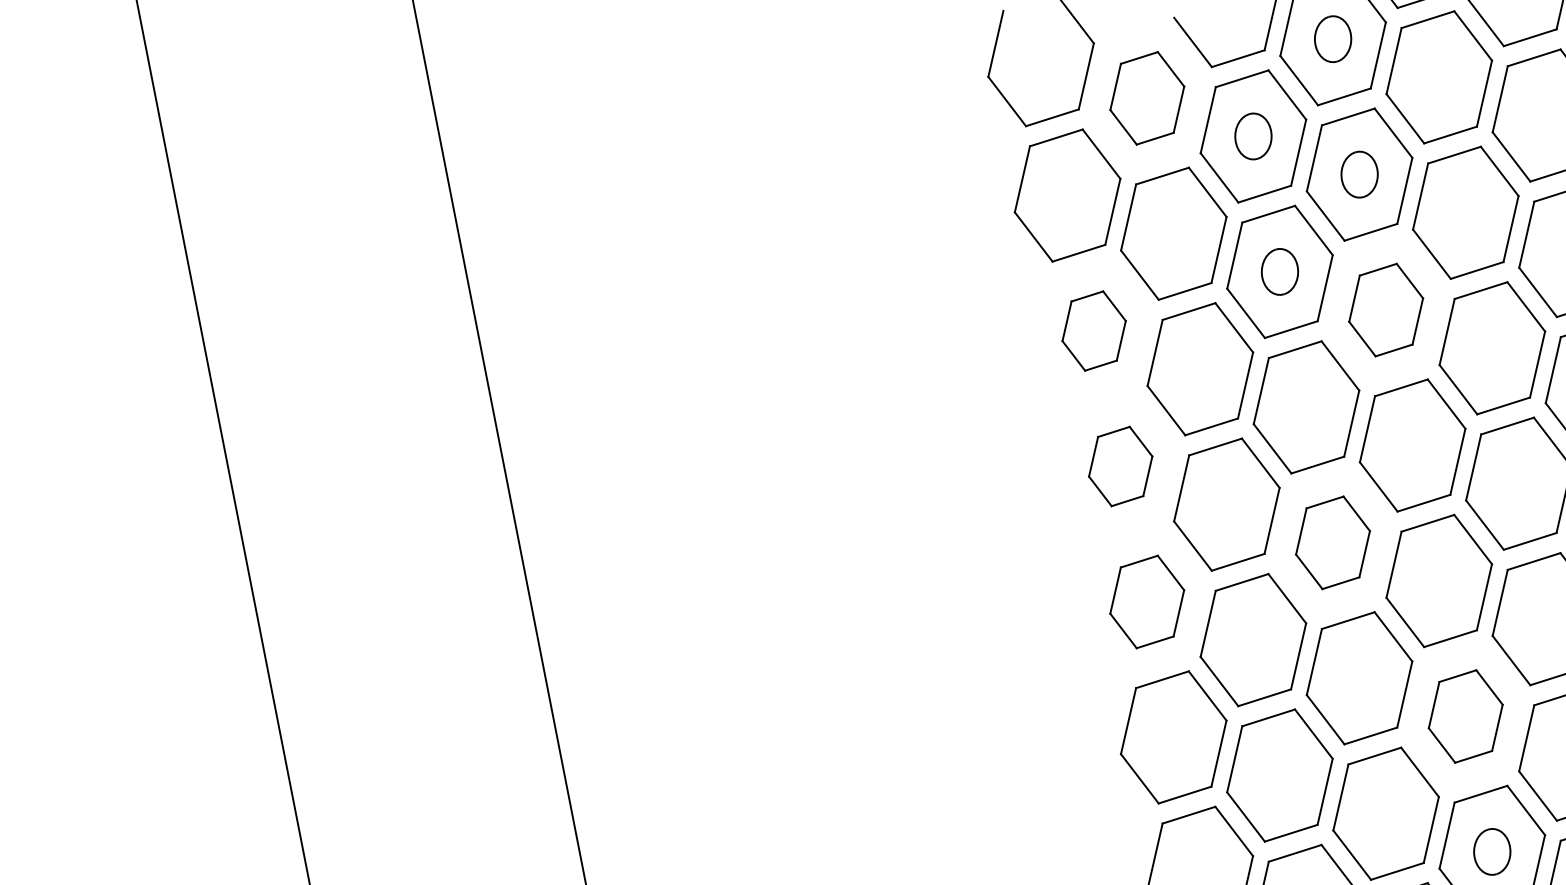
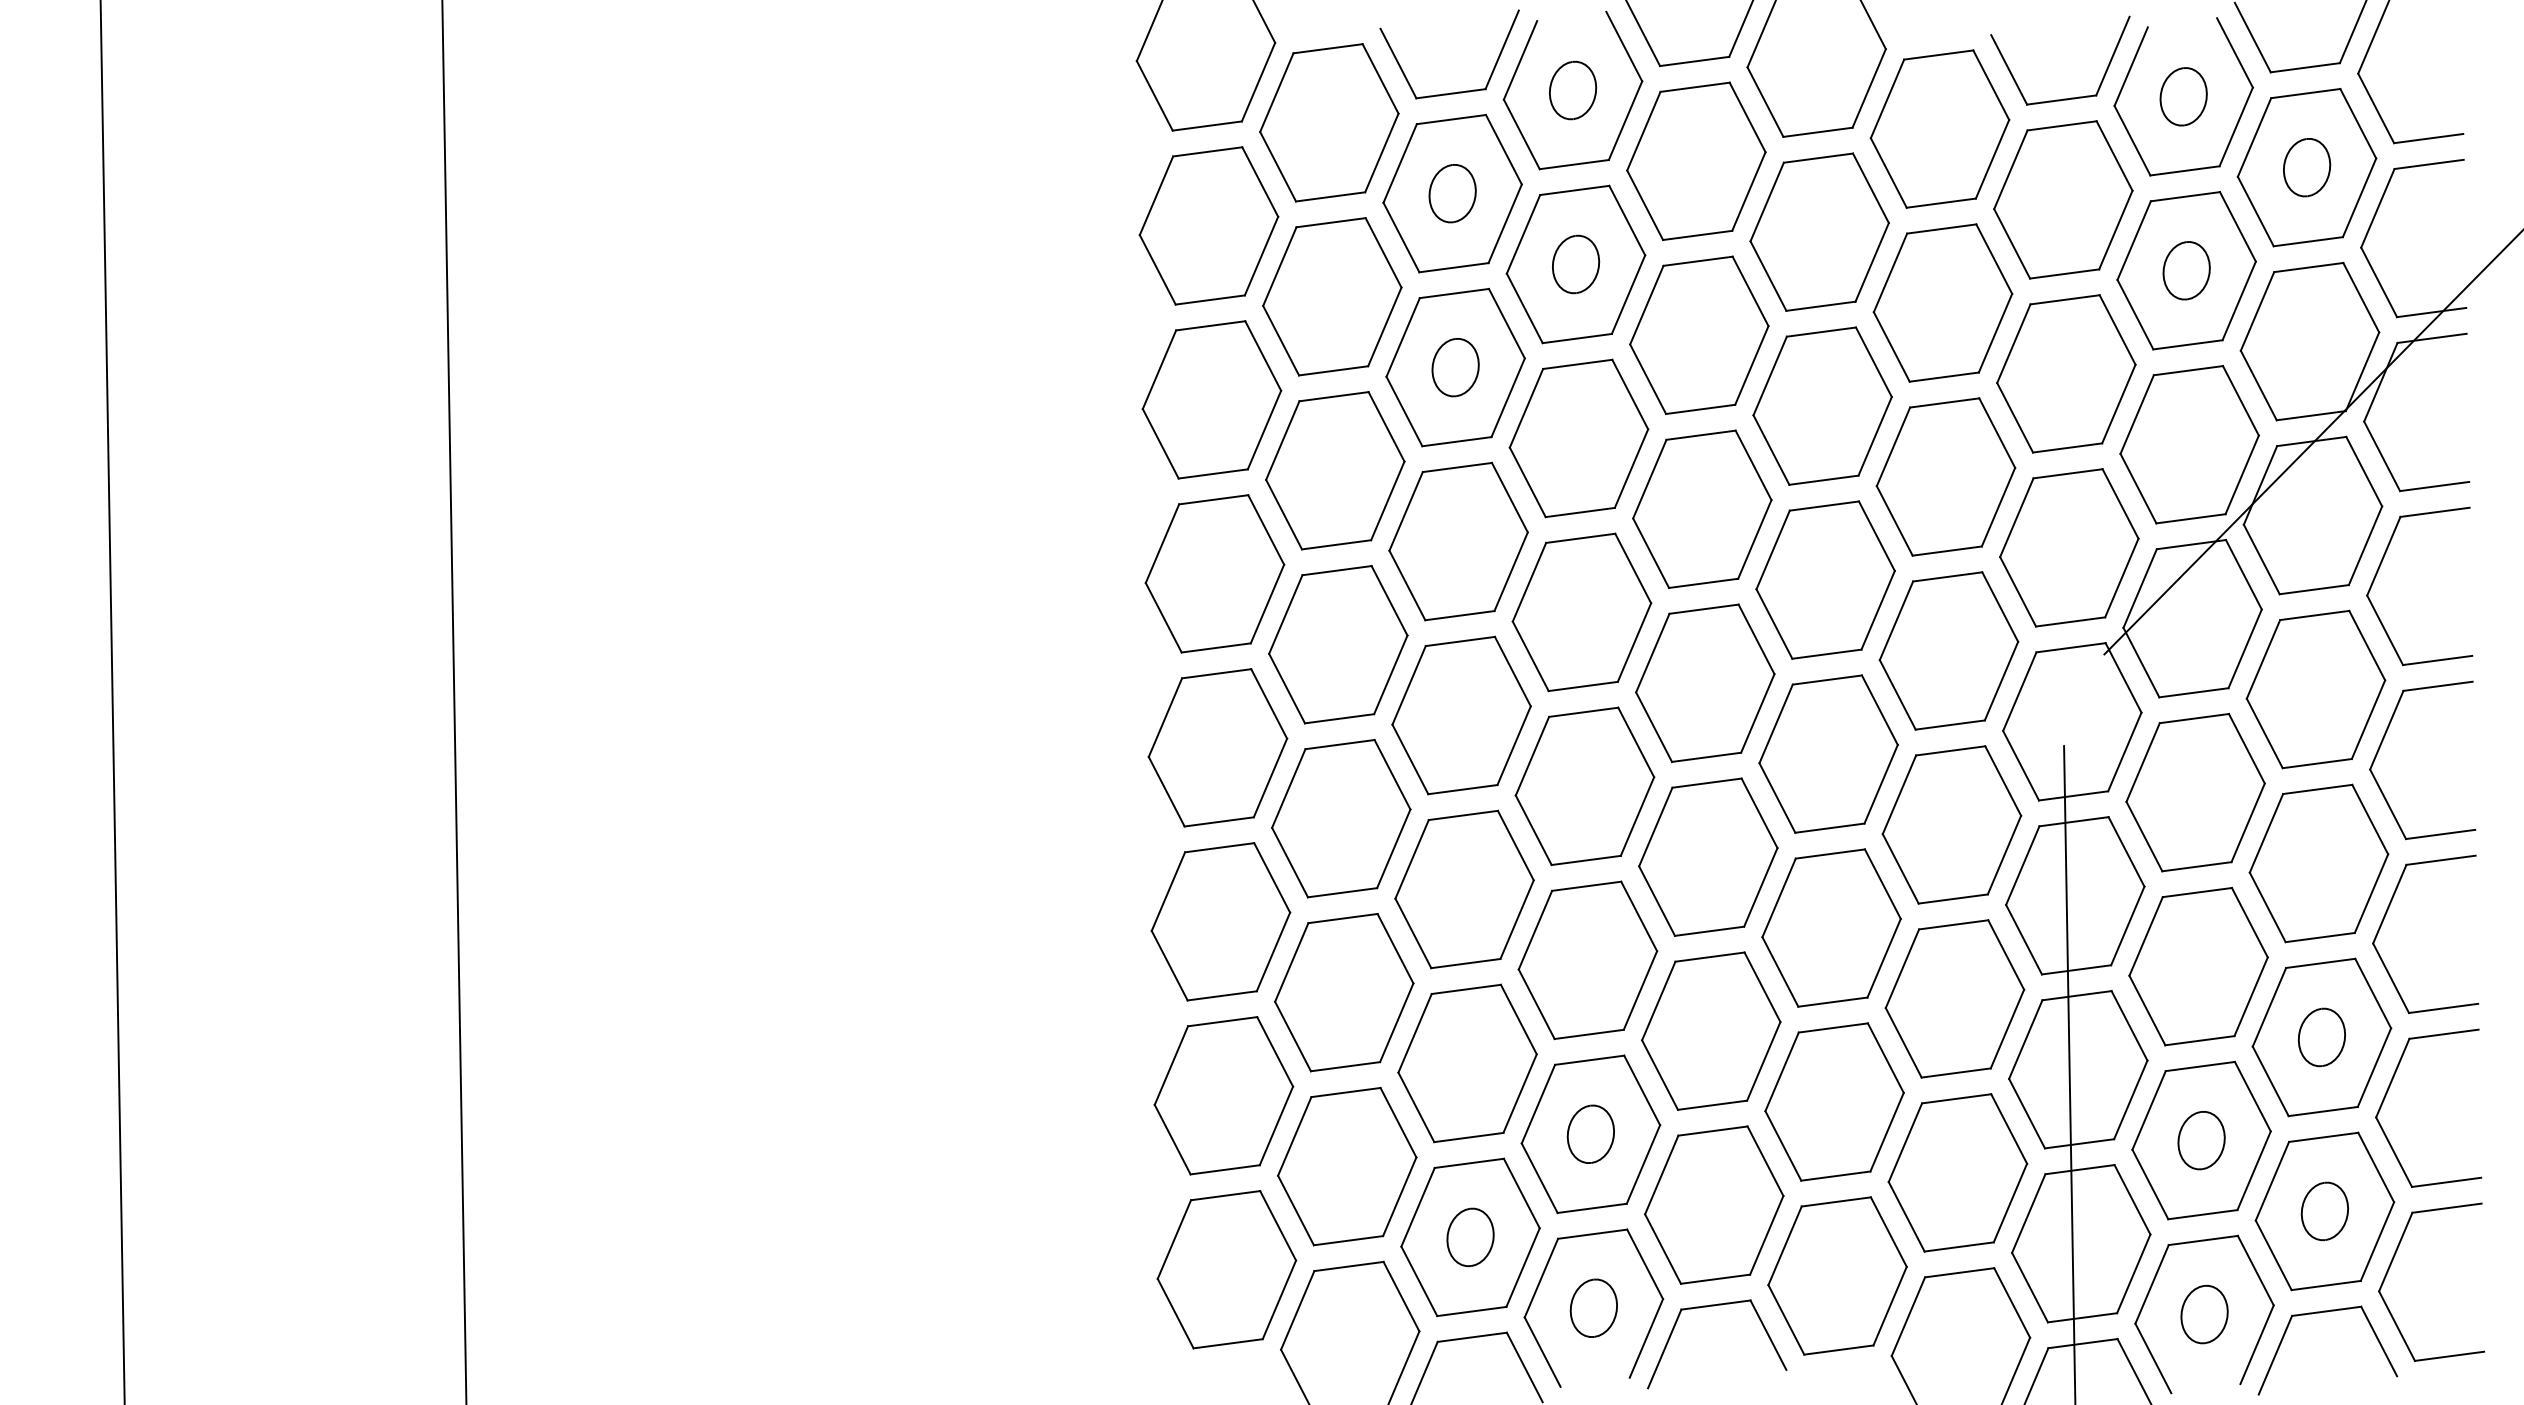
part: (1147, 98) -> (1329, 122), size x1.43
part: (1385, 310) -> (1578, 438), size x1.43
part: (1093, 330) -> (1211, 399), size x1.67
part: (1120, 466) -> (1214, 573), size x1.67
part: (1332, 542) -> (1461, 715), size x1.43
part: (1146, 601) -> (1217, 747), size x1.43
part: (1465, 716) -> (1587, 960), size x1.43

